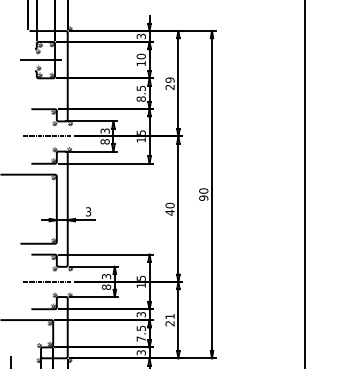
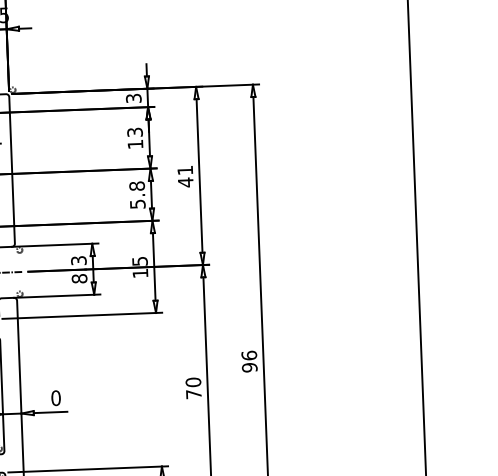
text: (140, 56) -> (133, 132), 10 -> 13
text: (169, 83) -> (184, 176), 29 -> 41
text: (140, 93) -> (136, 194), 8.5 -> 5.8
text: (203, 190) -> (248, 354), 90 -> 96
text: (88, 211) -> (55, 397), 3 -> 0
text: (169, 212) -> (192, 394), 40 -> 70

